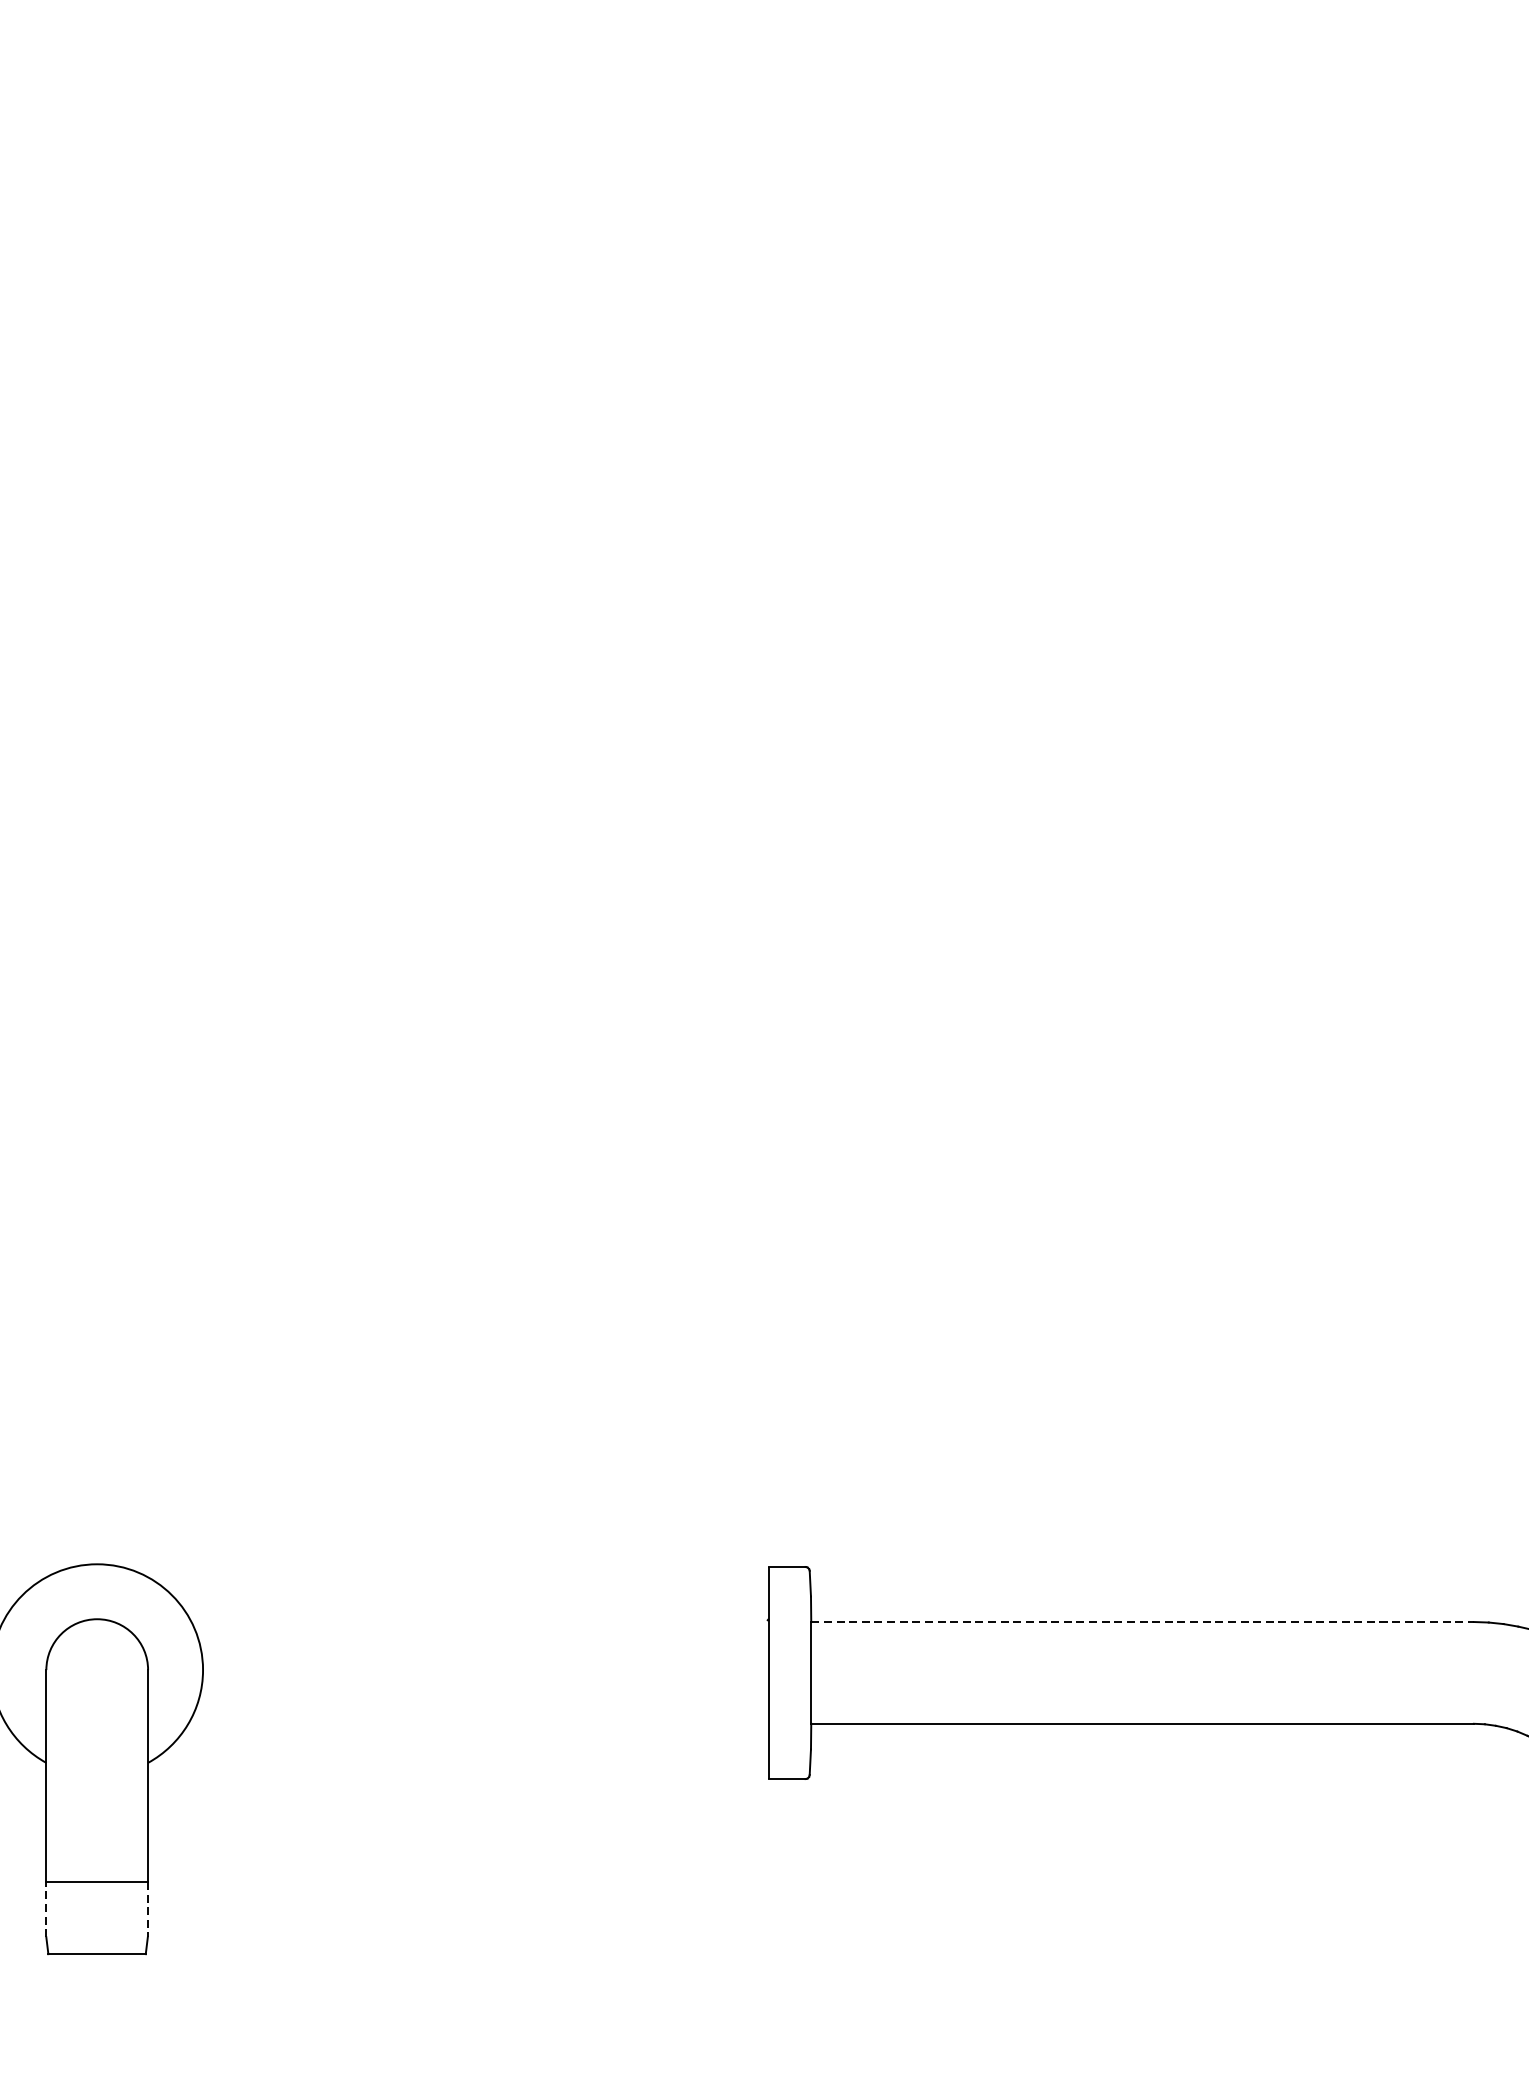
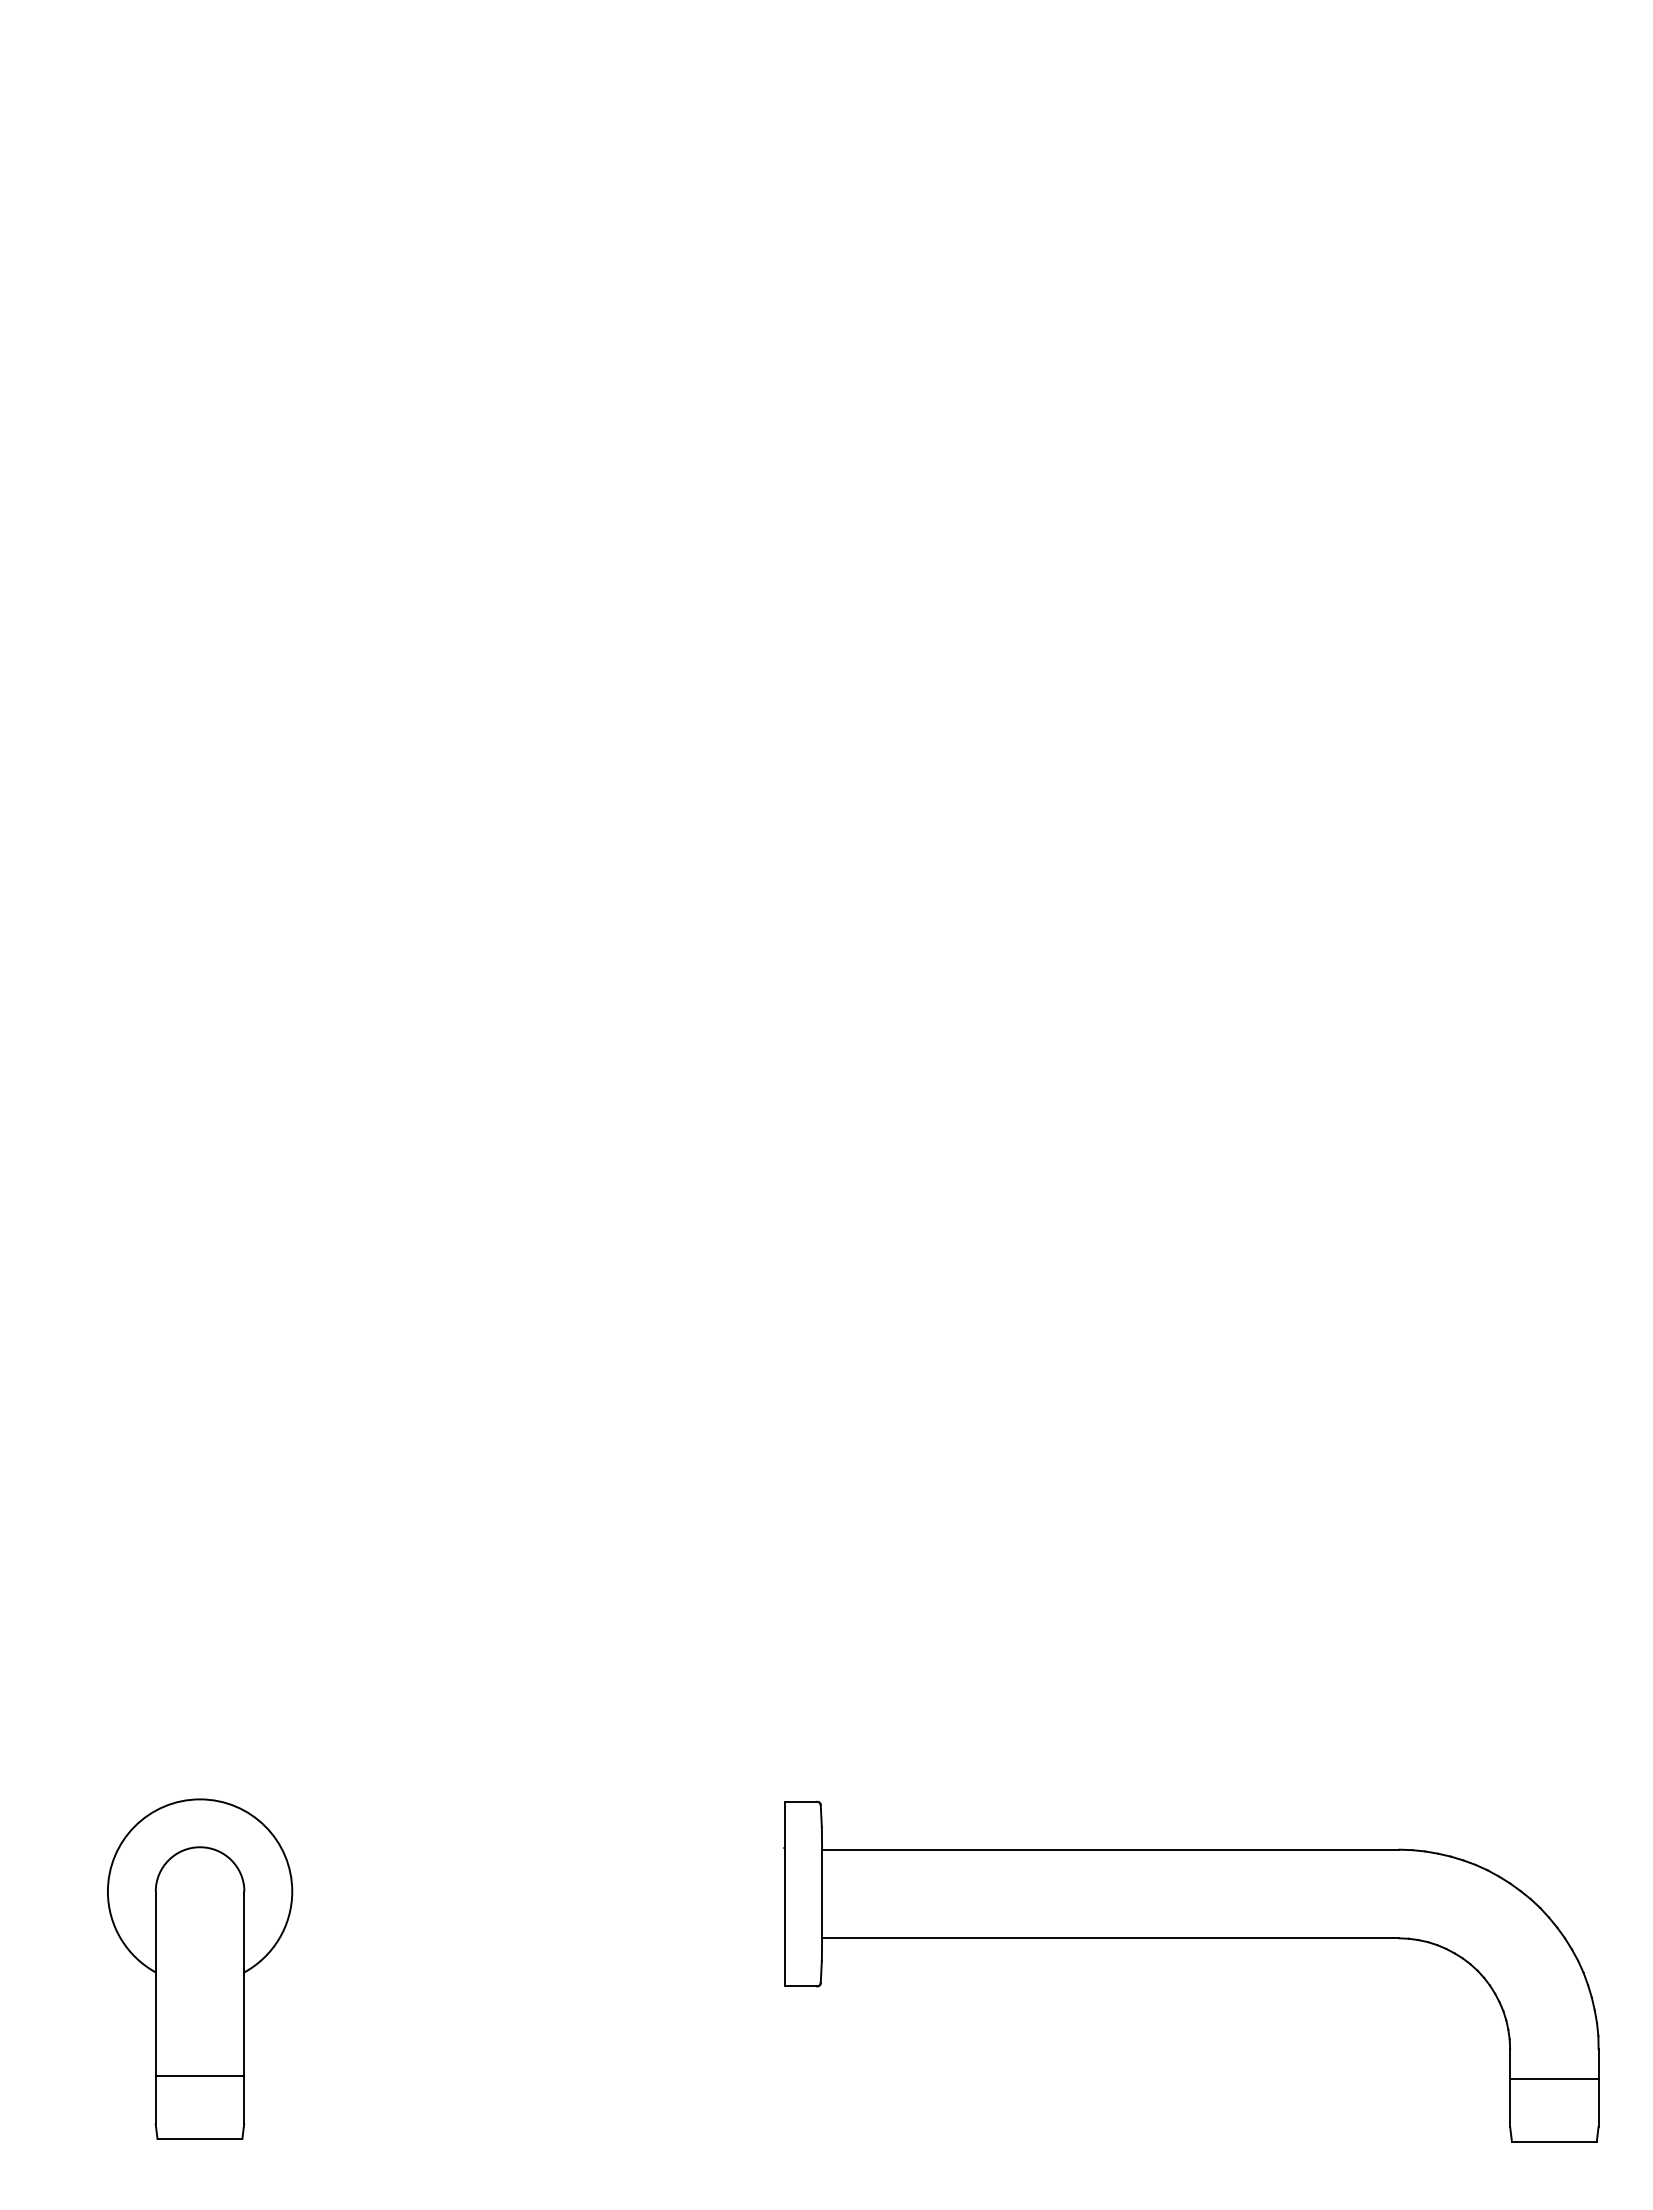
line: (1142, 1621) -> (1110, 1849), dashed -> solid
line: (46, 1908) -> (155, 2099), dashed -> solid
line: (148, 1909) -> (244, 2100), dashed -> solid

